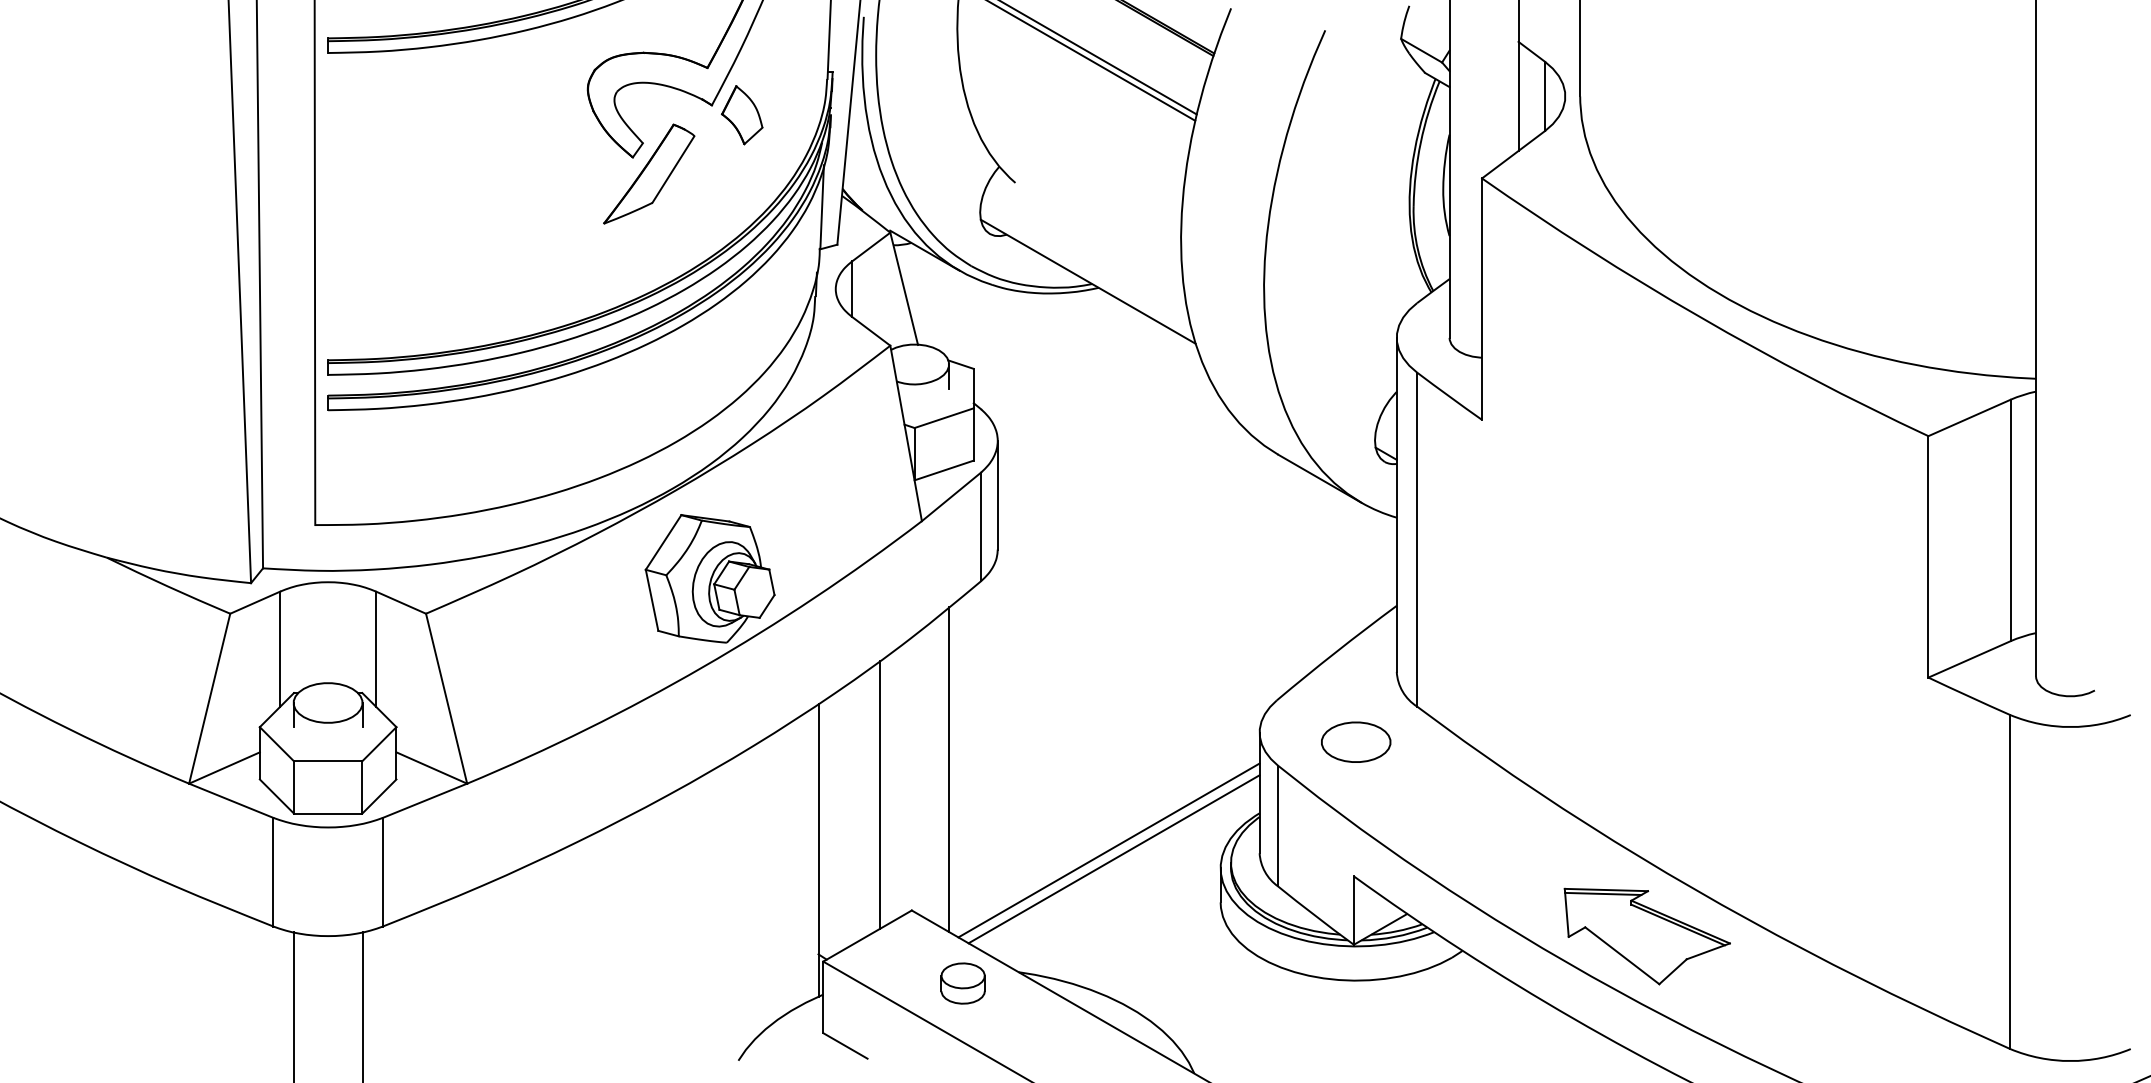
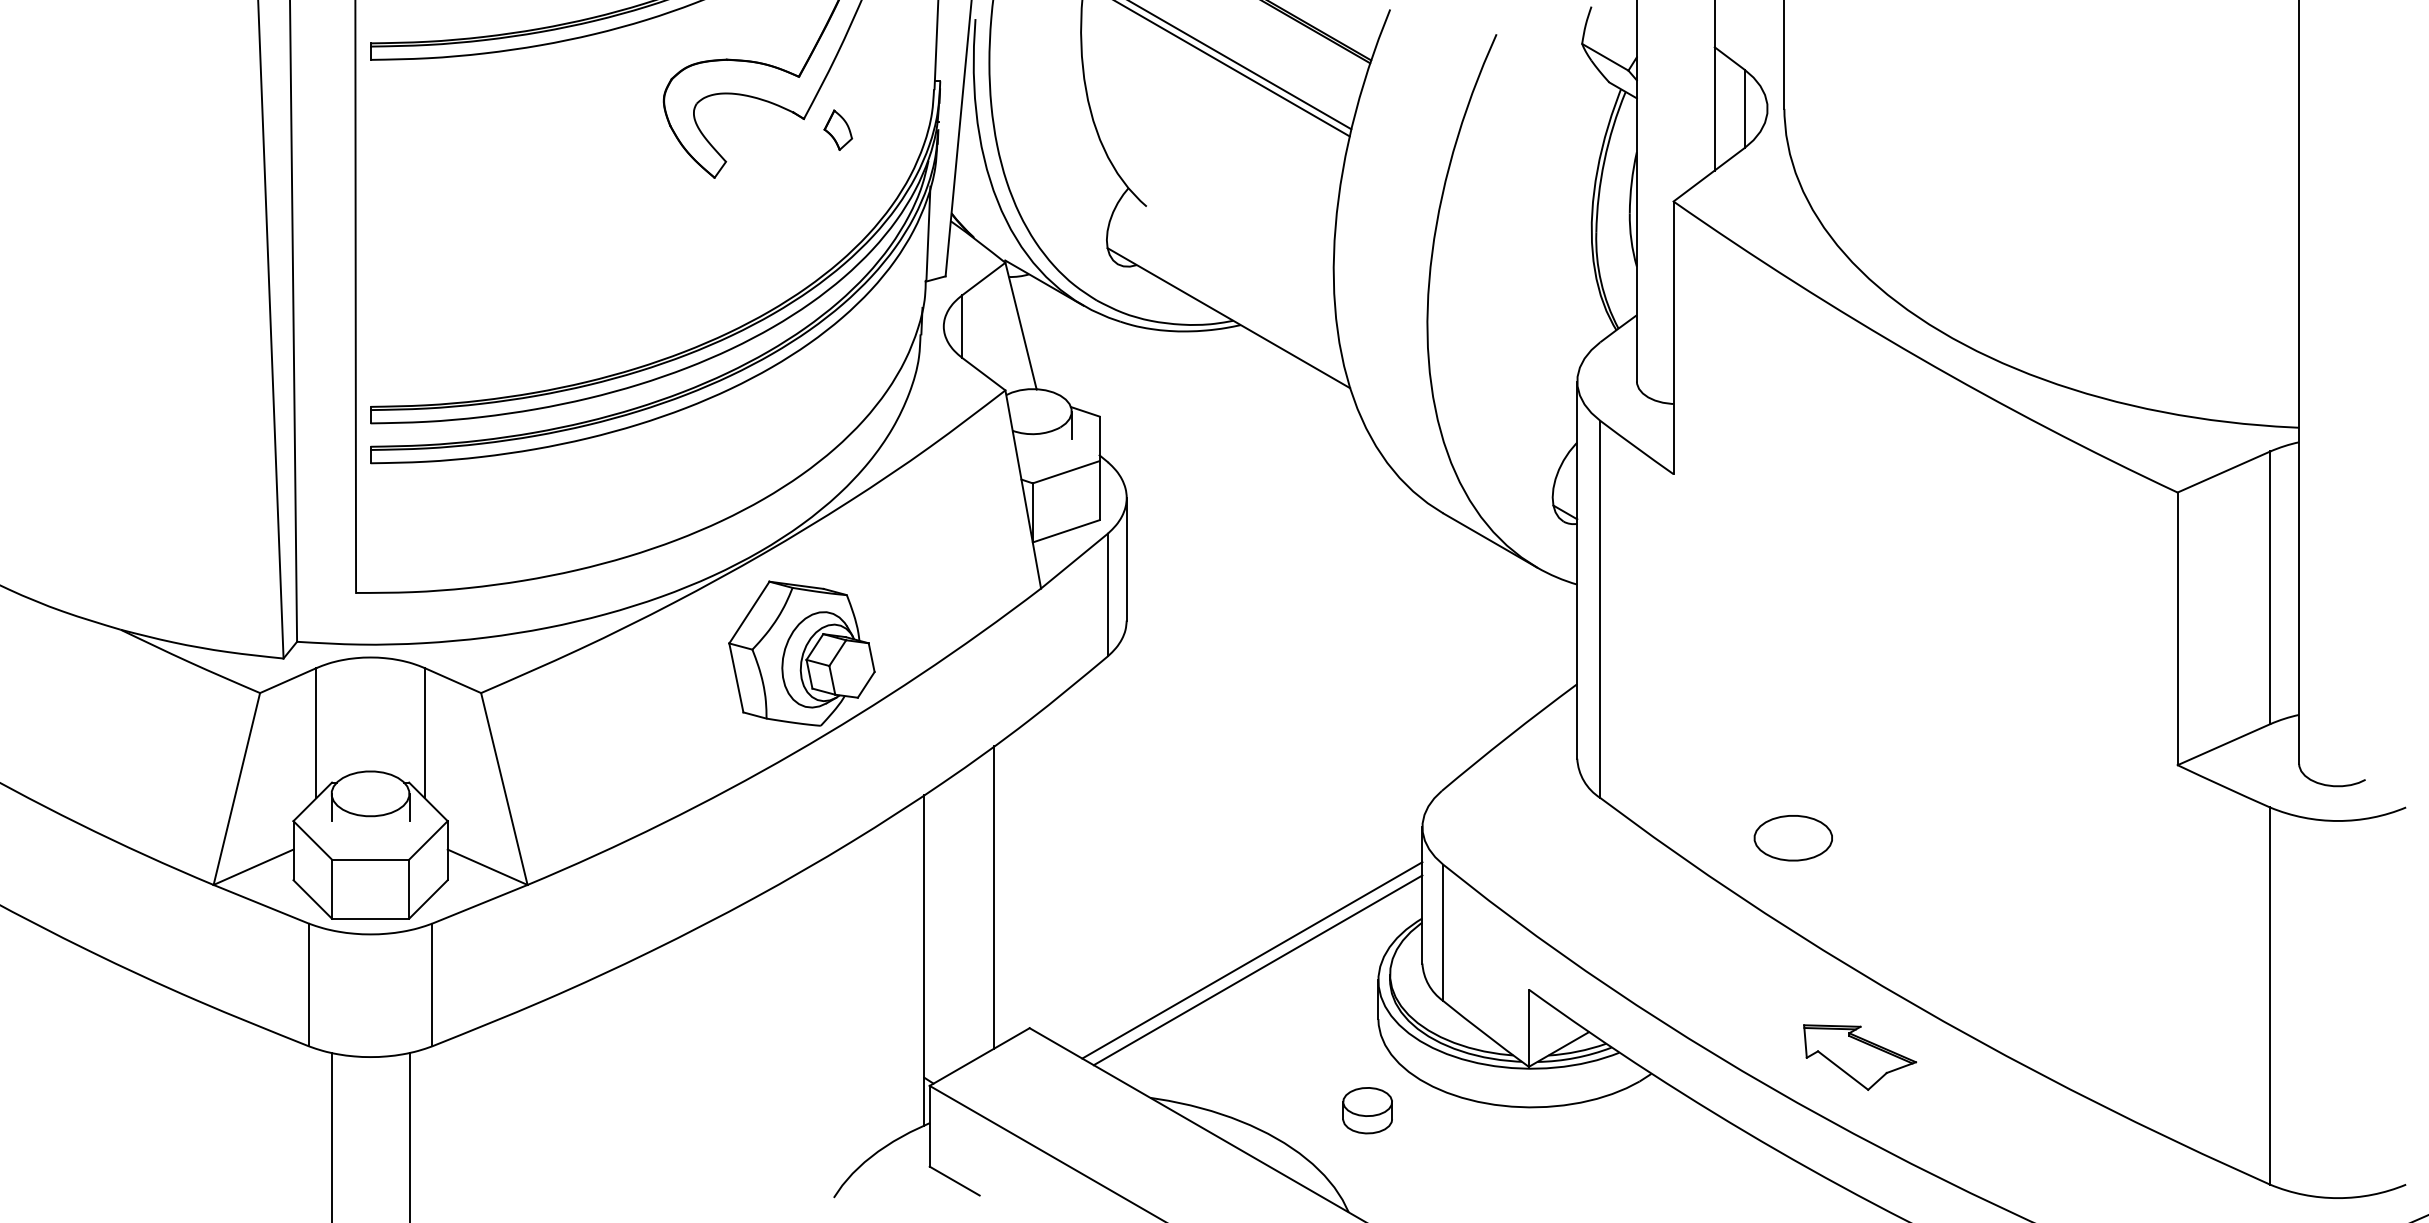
part: (742, 115) -> (838, 130), size x0.6
part: (649, 173) -> (733, 195), removed
part: (1356, 741) -> (1793, 837), moved
line: (949, 769) -> (1072, 868), removed
part: (1646, 936) -> (1859, 1057), size x0.6
part: (962, 983) -> (1366, 1110), moved

